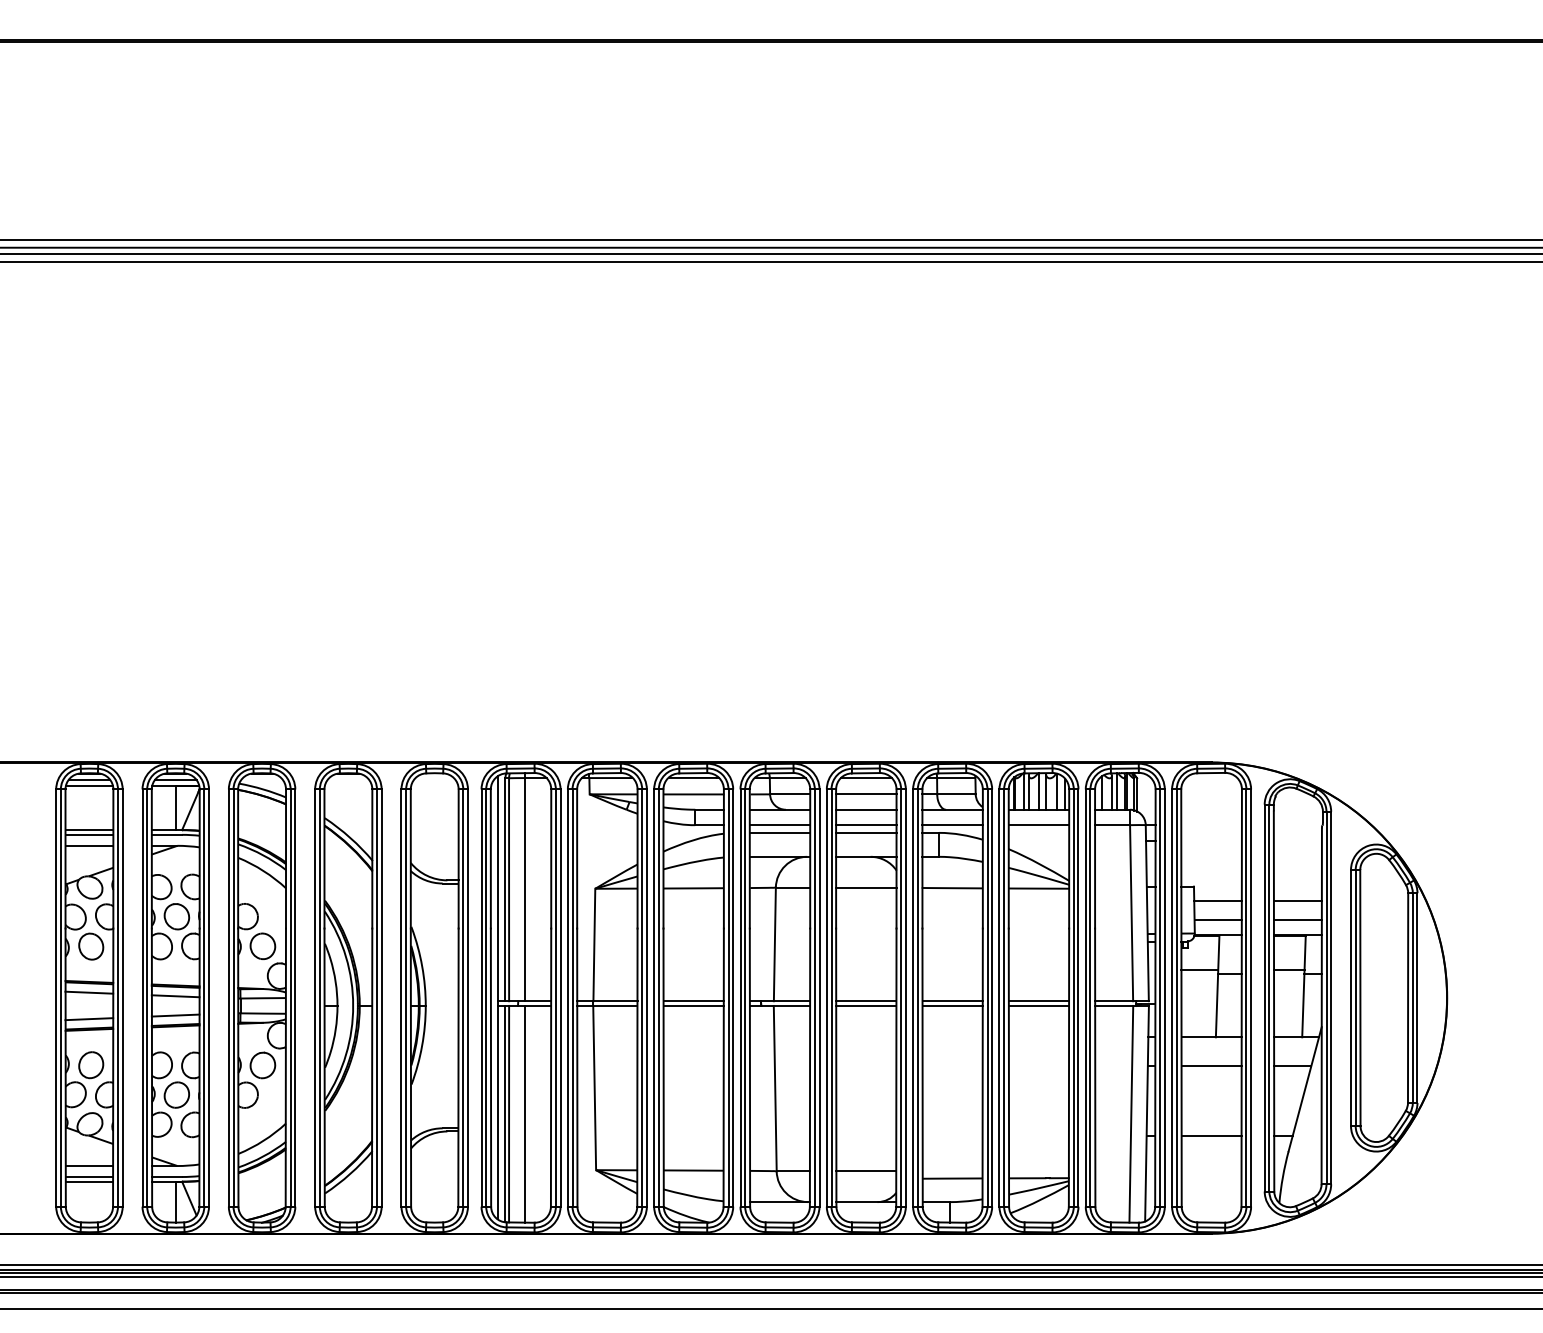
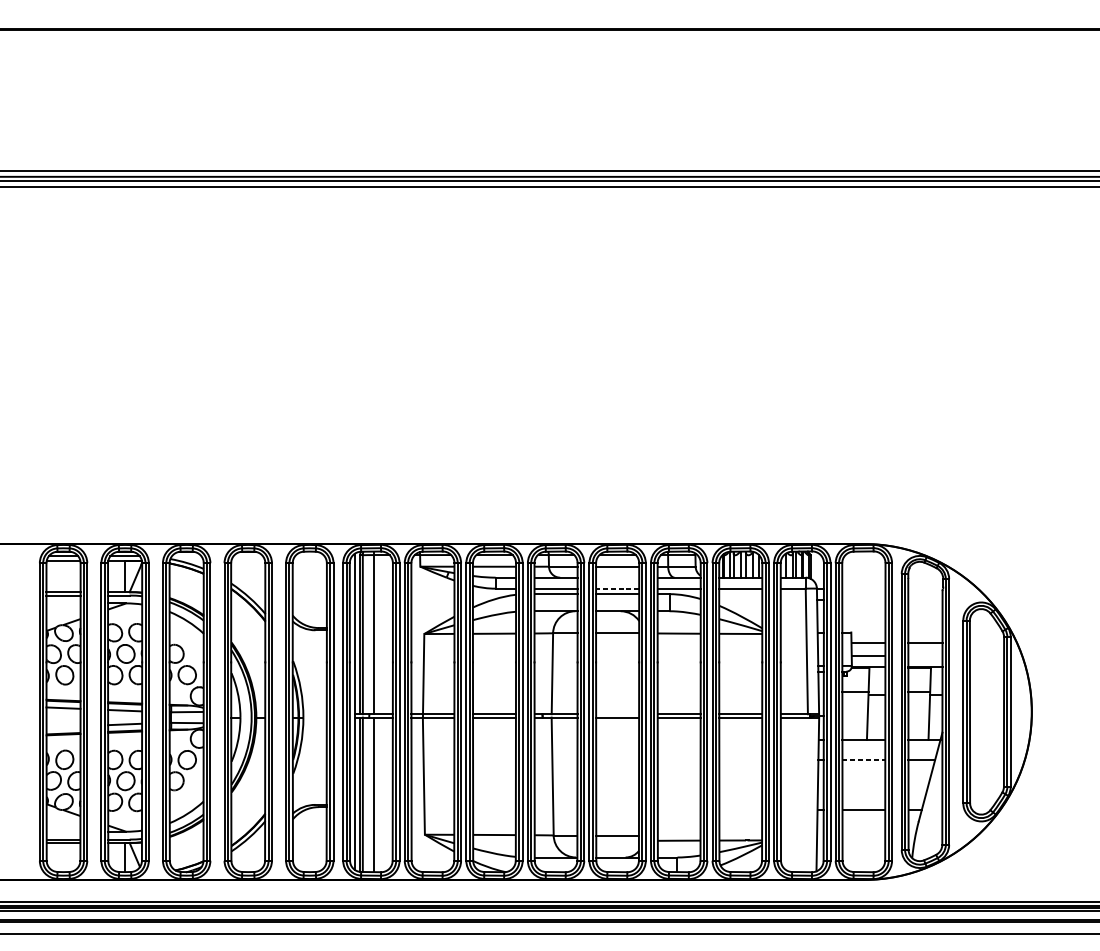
line: (866, 809) -> (617, 577), removed
line: (865, 825) -> (617, 588), solid -> dashed
line: (89, 845) -> (63, 603), removed
line: (1297, 919) -> (925, 655), removed
line: (866, 1001) -> (617, 714), removed
line: (89, 1019) -> (63, 727), removed
line: (1212, 1065) -> (864, 760), solid -> dashed
line: (1131, 1113) -> (806, 794), removed
line: (89, 1166) -> (63, 832), removed

